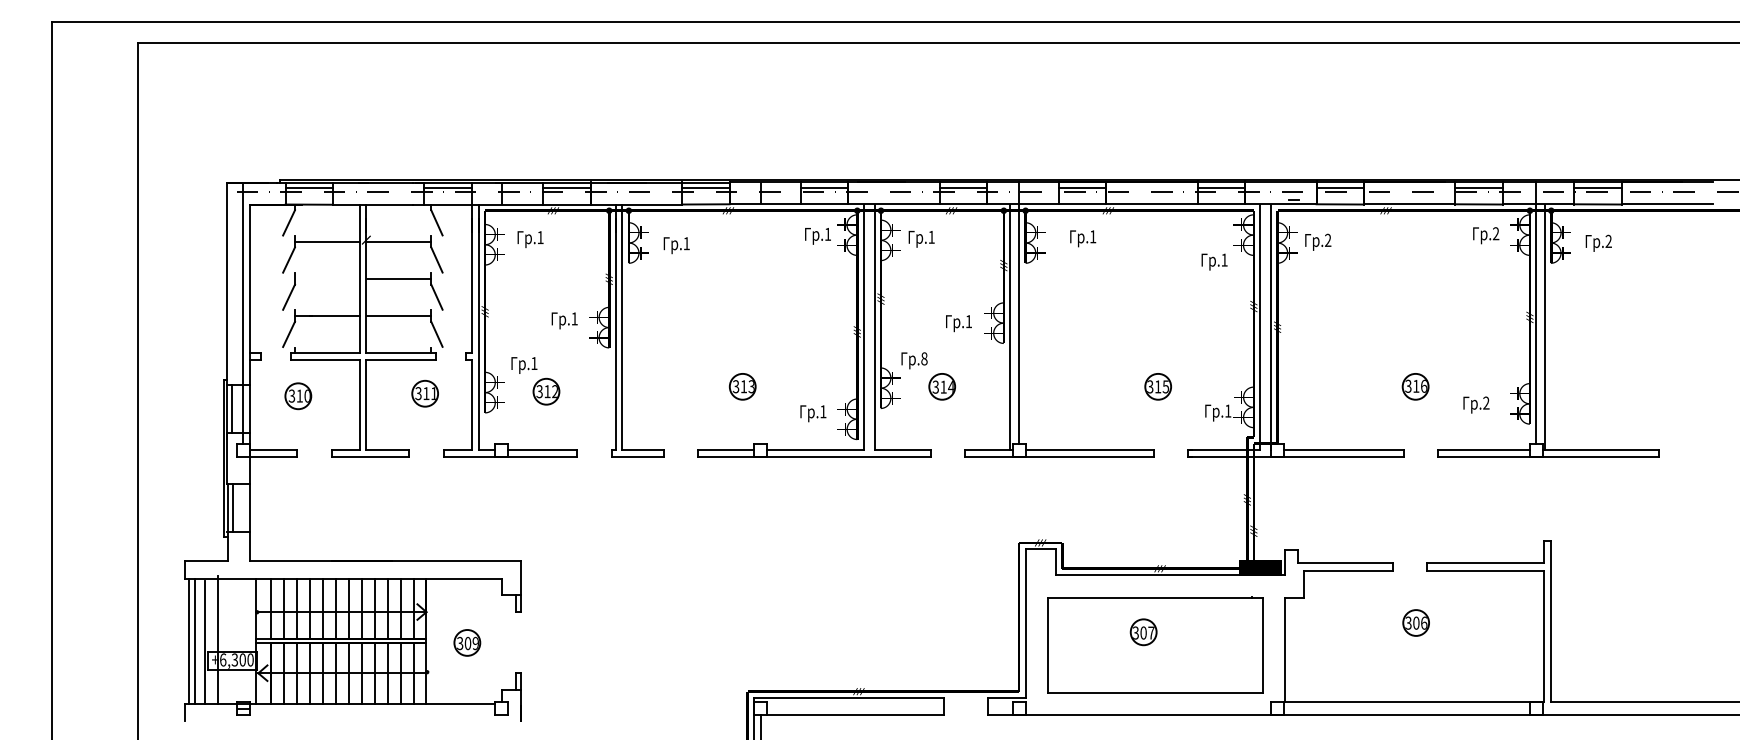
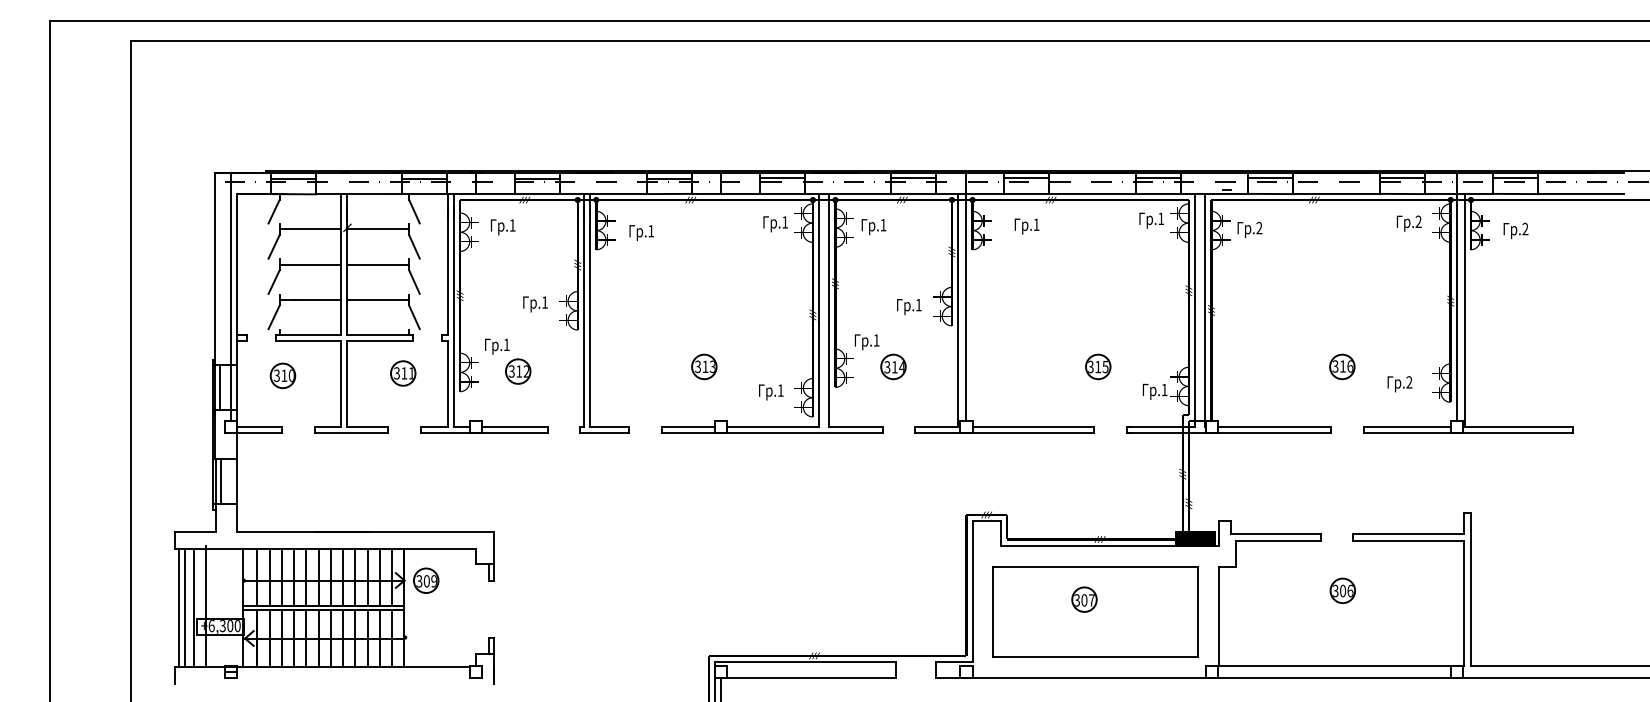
text: (1214, 261) -> (1151, 220), moved
line: (327, 278) -> (310, 264), added
text: (924, 358) -> (876, 340), .8 -> .1
part: (467, 642) -> (426, 580), moved

